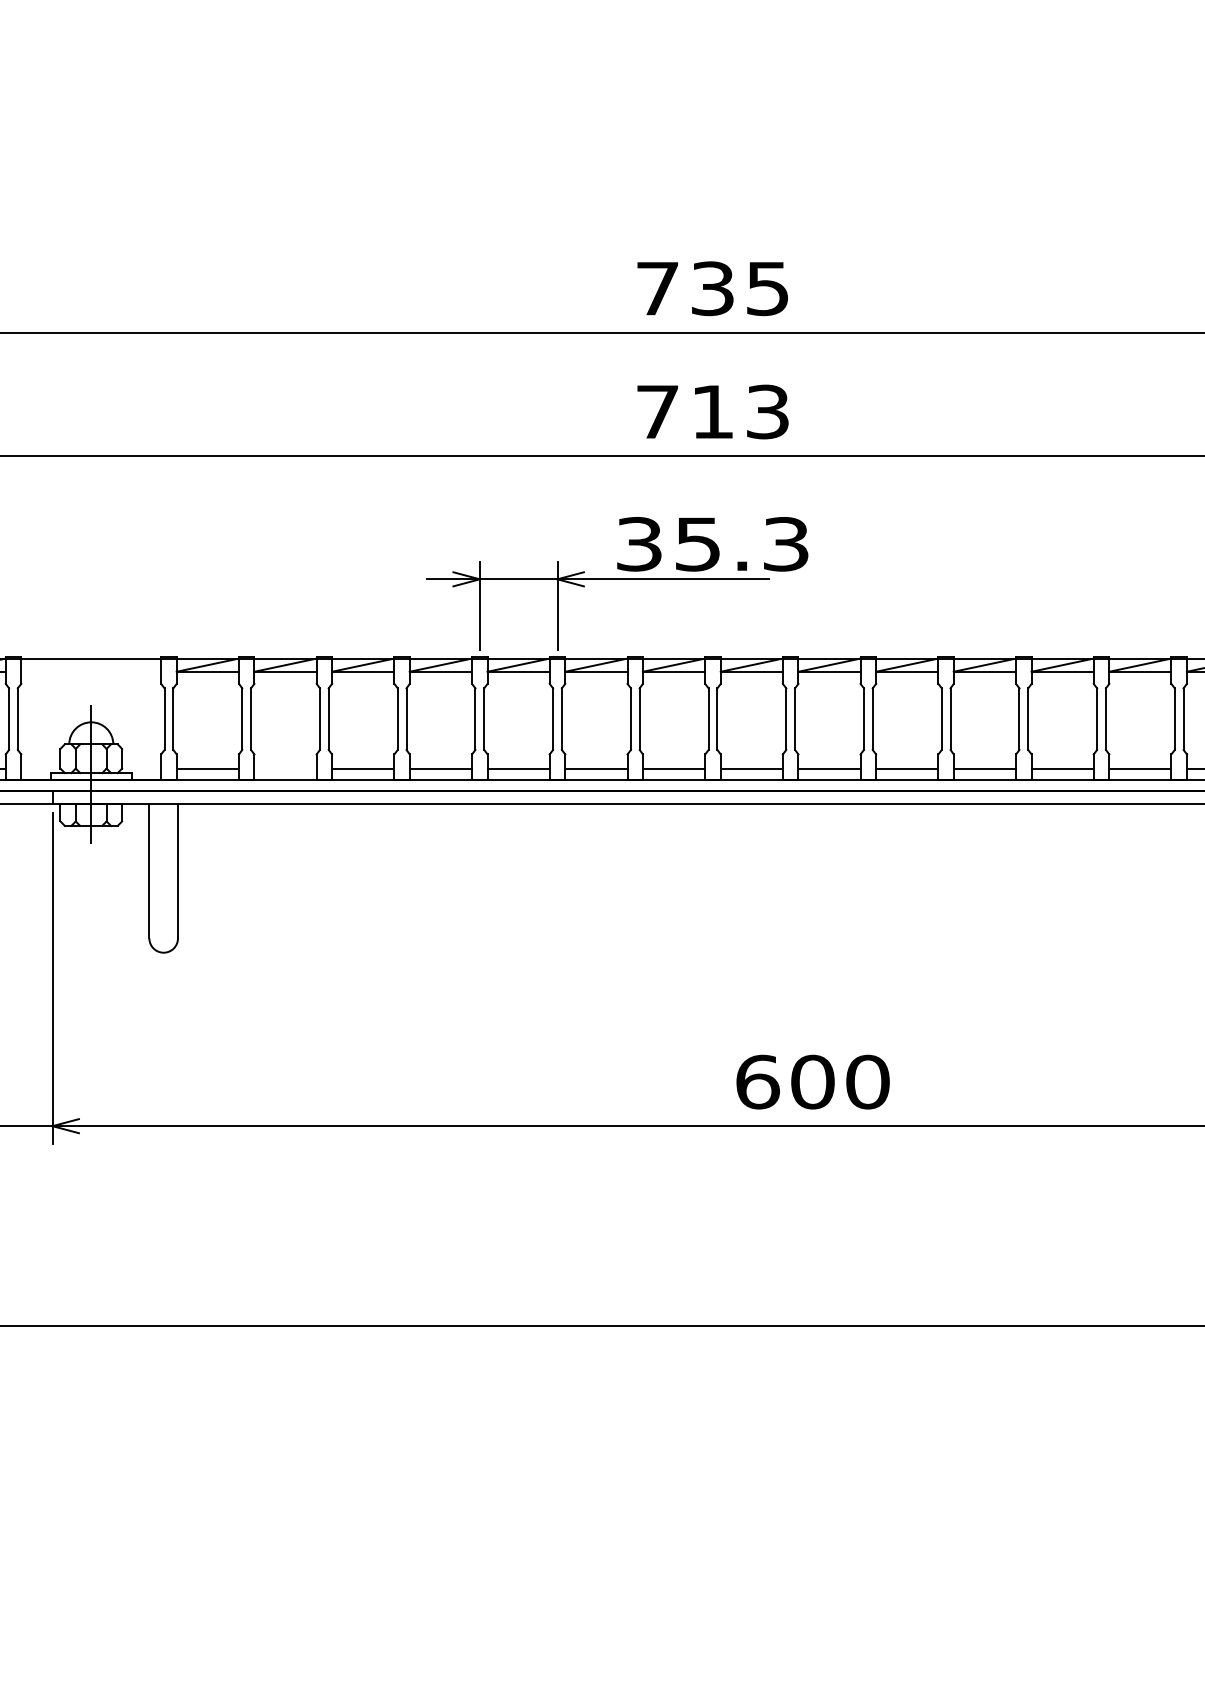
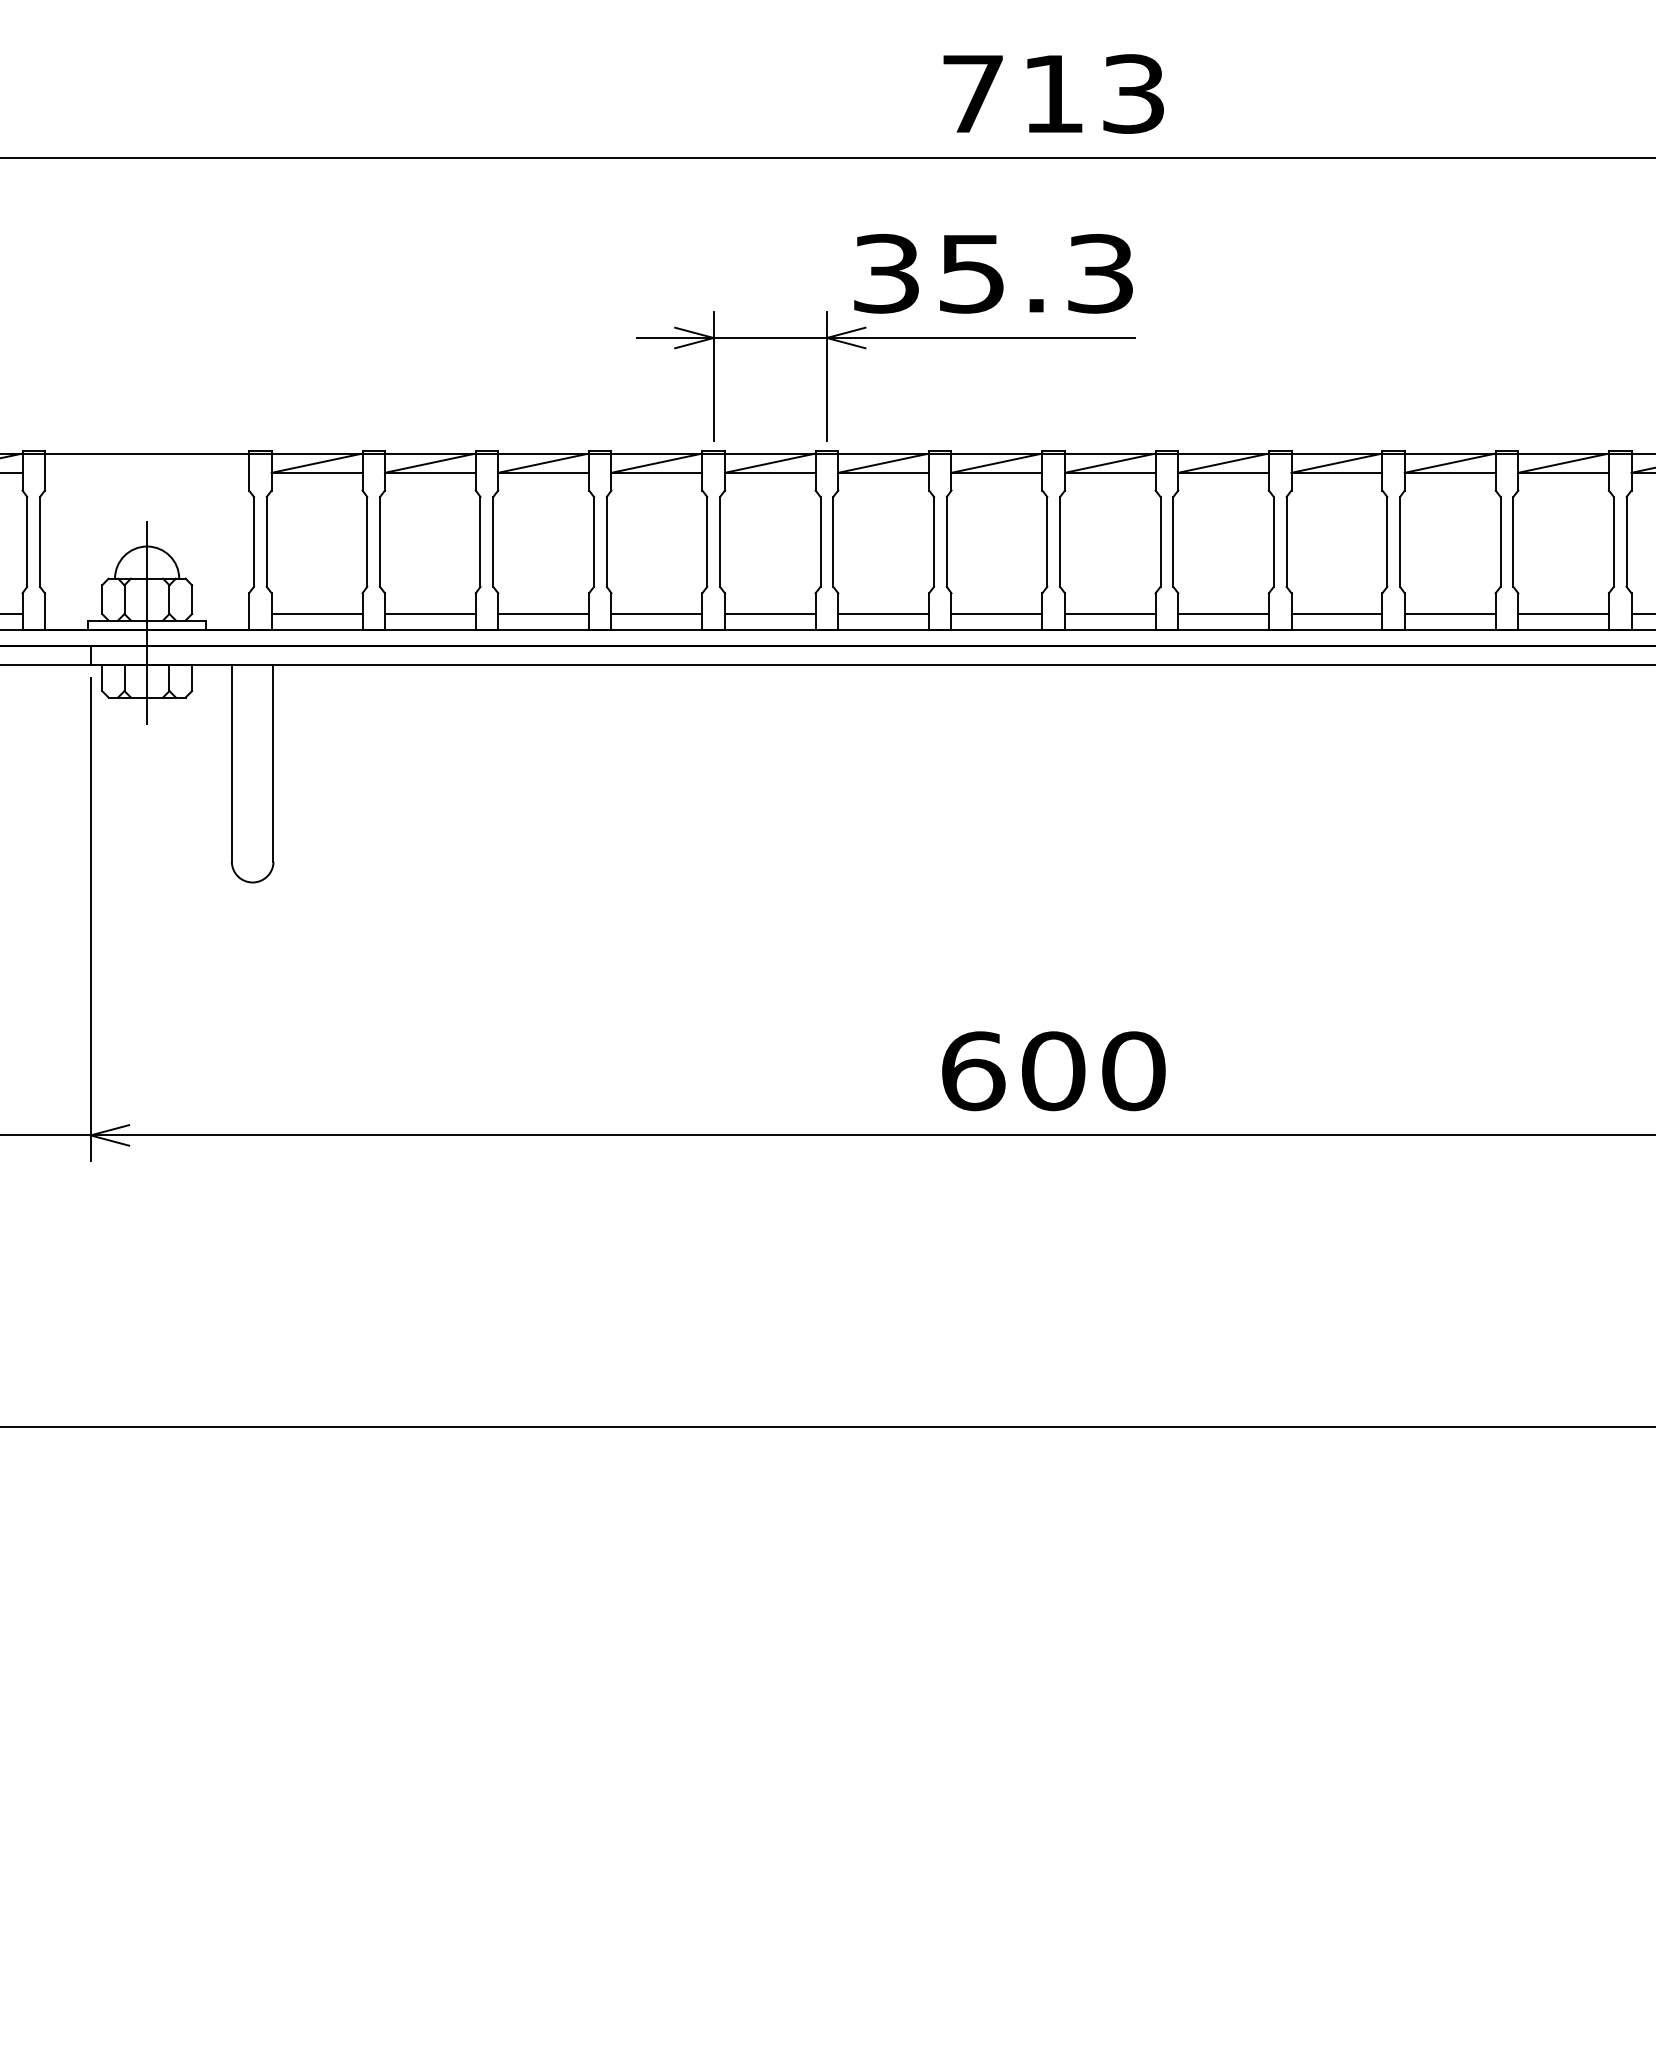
text: (712, 544) -> (993, 274), moved
line: (285, 768) -> (430, 613), added
text: (812, 1081) -> (1052, 1070), moved

